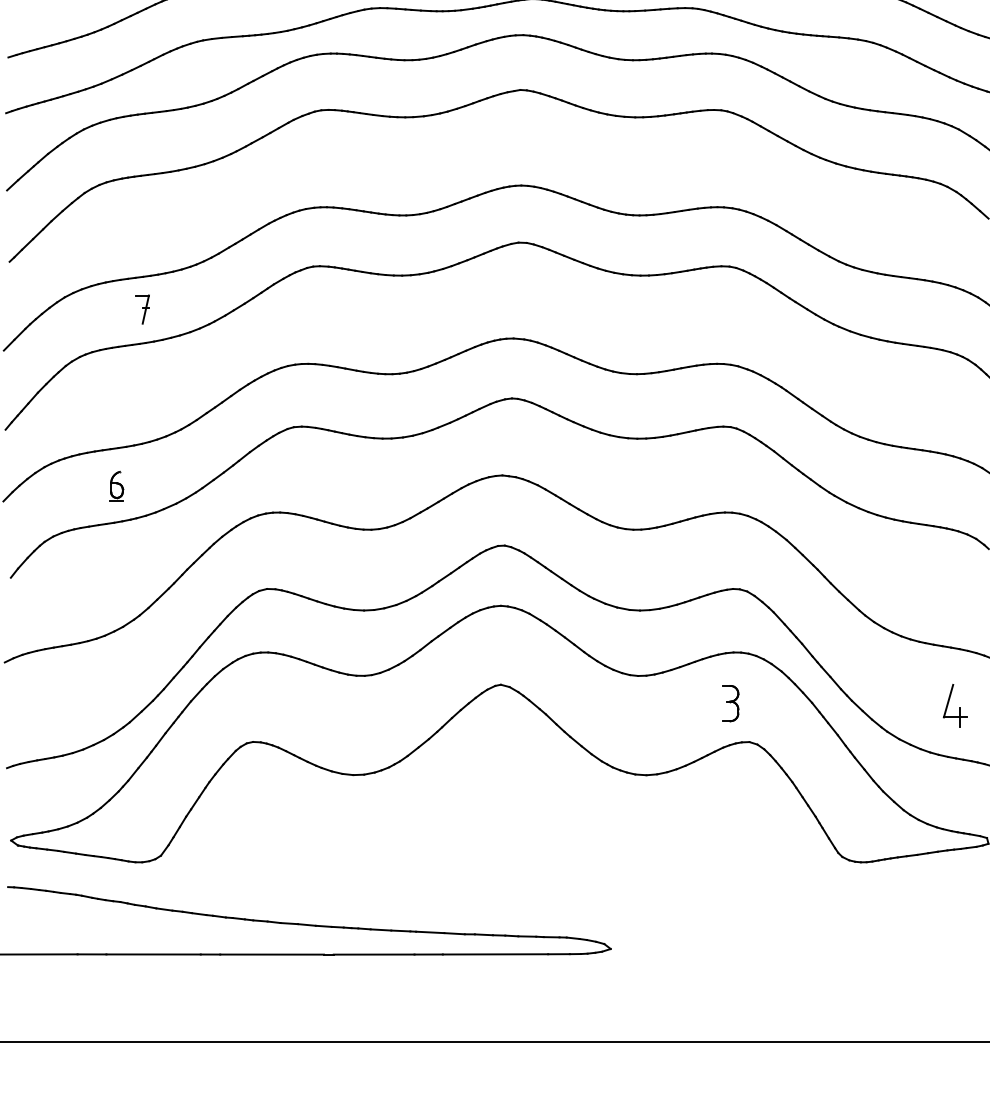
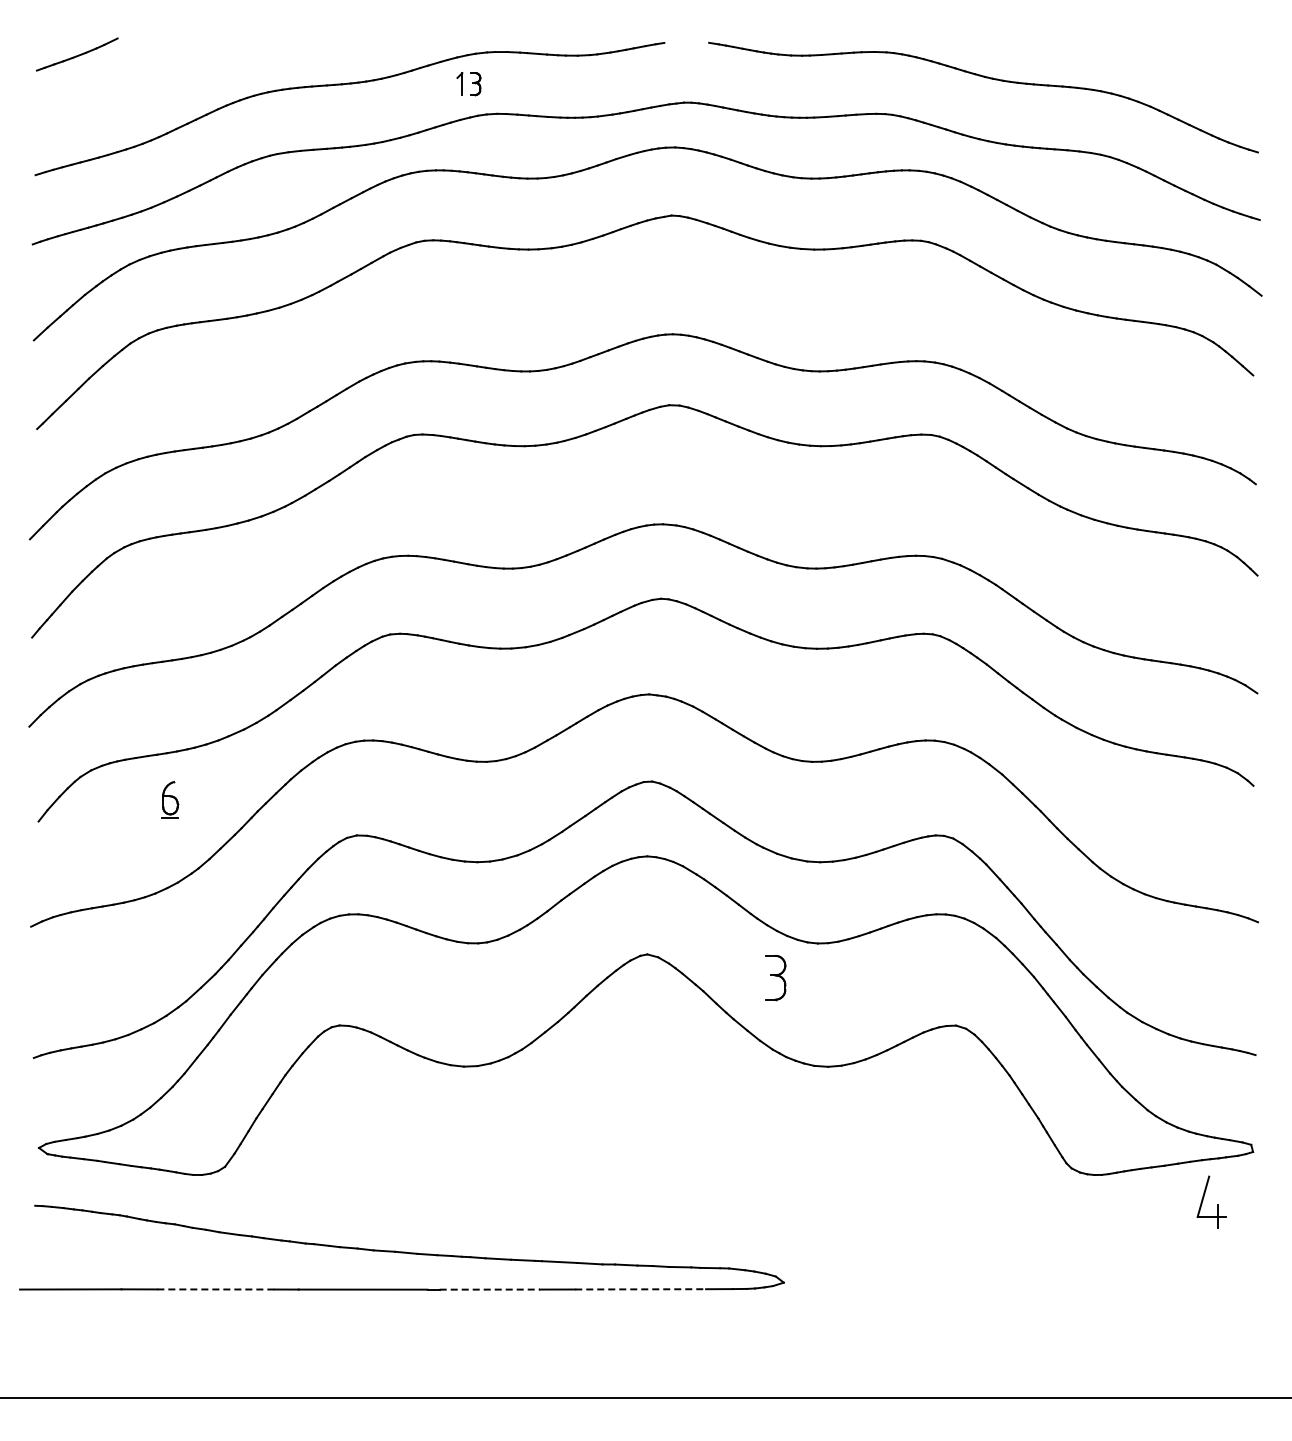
part: (142, 309) -> (202, 488), removed
part: (117, 485) -> (170, 799), moved
part: (730, 704) -> (775, 978), moved
part: (959, 707) -> (1217, 1204), moved
line: (153, 954) -> (215, 1289), solid -> dashed
line: (374, 954) -> (490, 1289), solid -> dashed
line: (496, 954) -> (641, 1289), solid -> dashed

